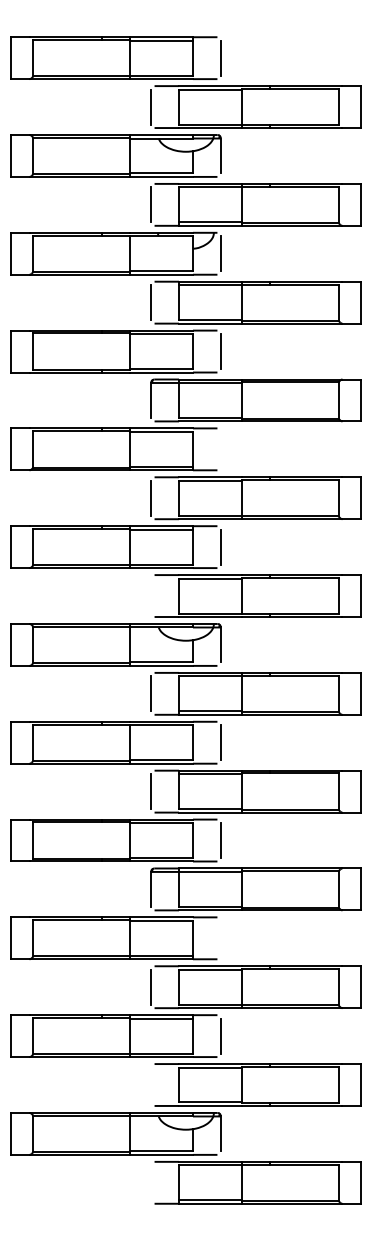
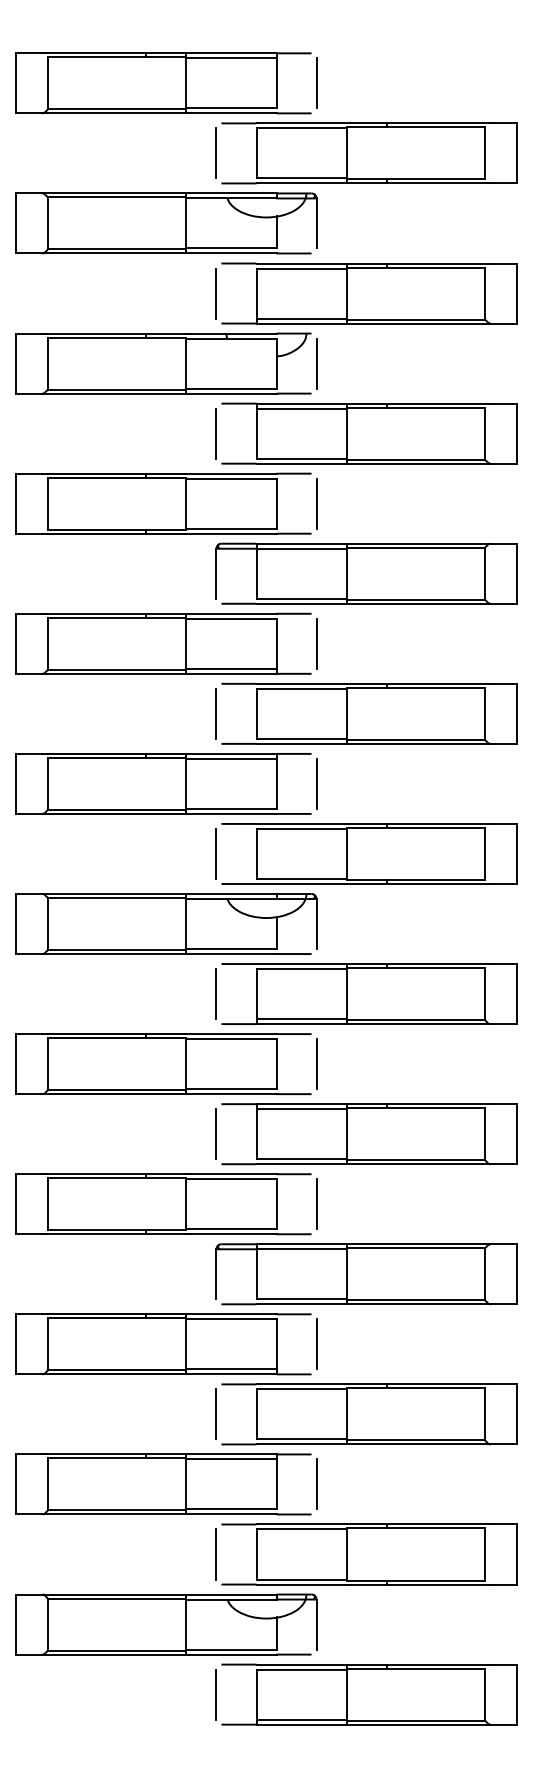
line: (220, 448) -> (315, 642), added
line: (151, 595) -> (217, 853), added
line: (220, 937) -> (315, 1343), added
line: (151, 1084) -> (217, 1553), added
line: (151, 1182) -> (217, 1694), added

